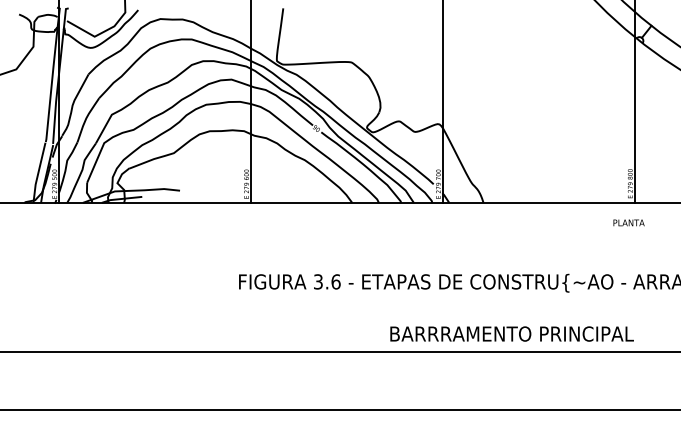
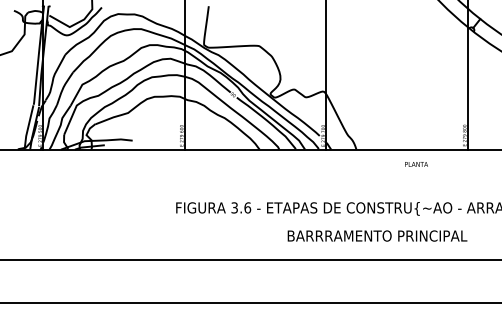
text: (628, 222) -> (416, 164), moved
text: (511, 333) -> (377, 235), moved

